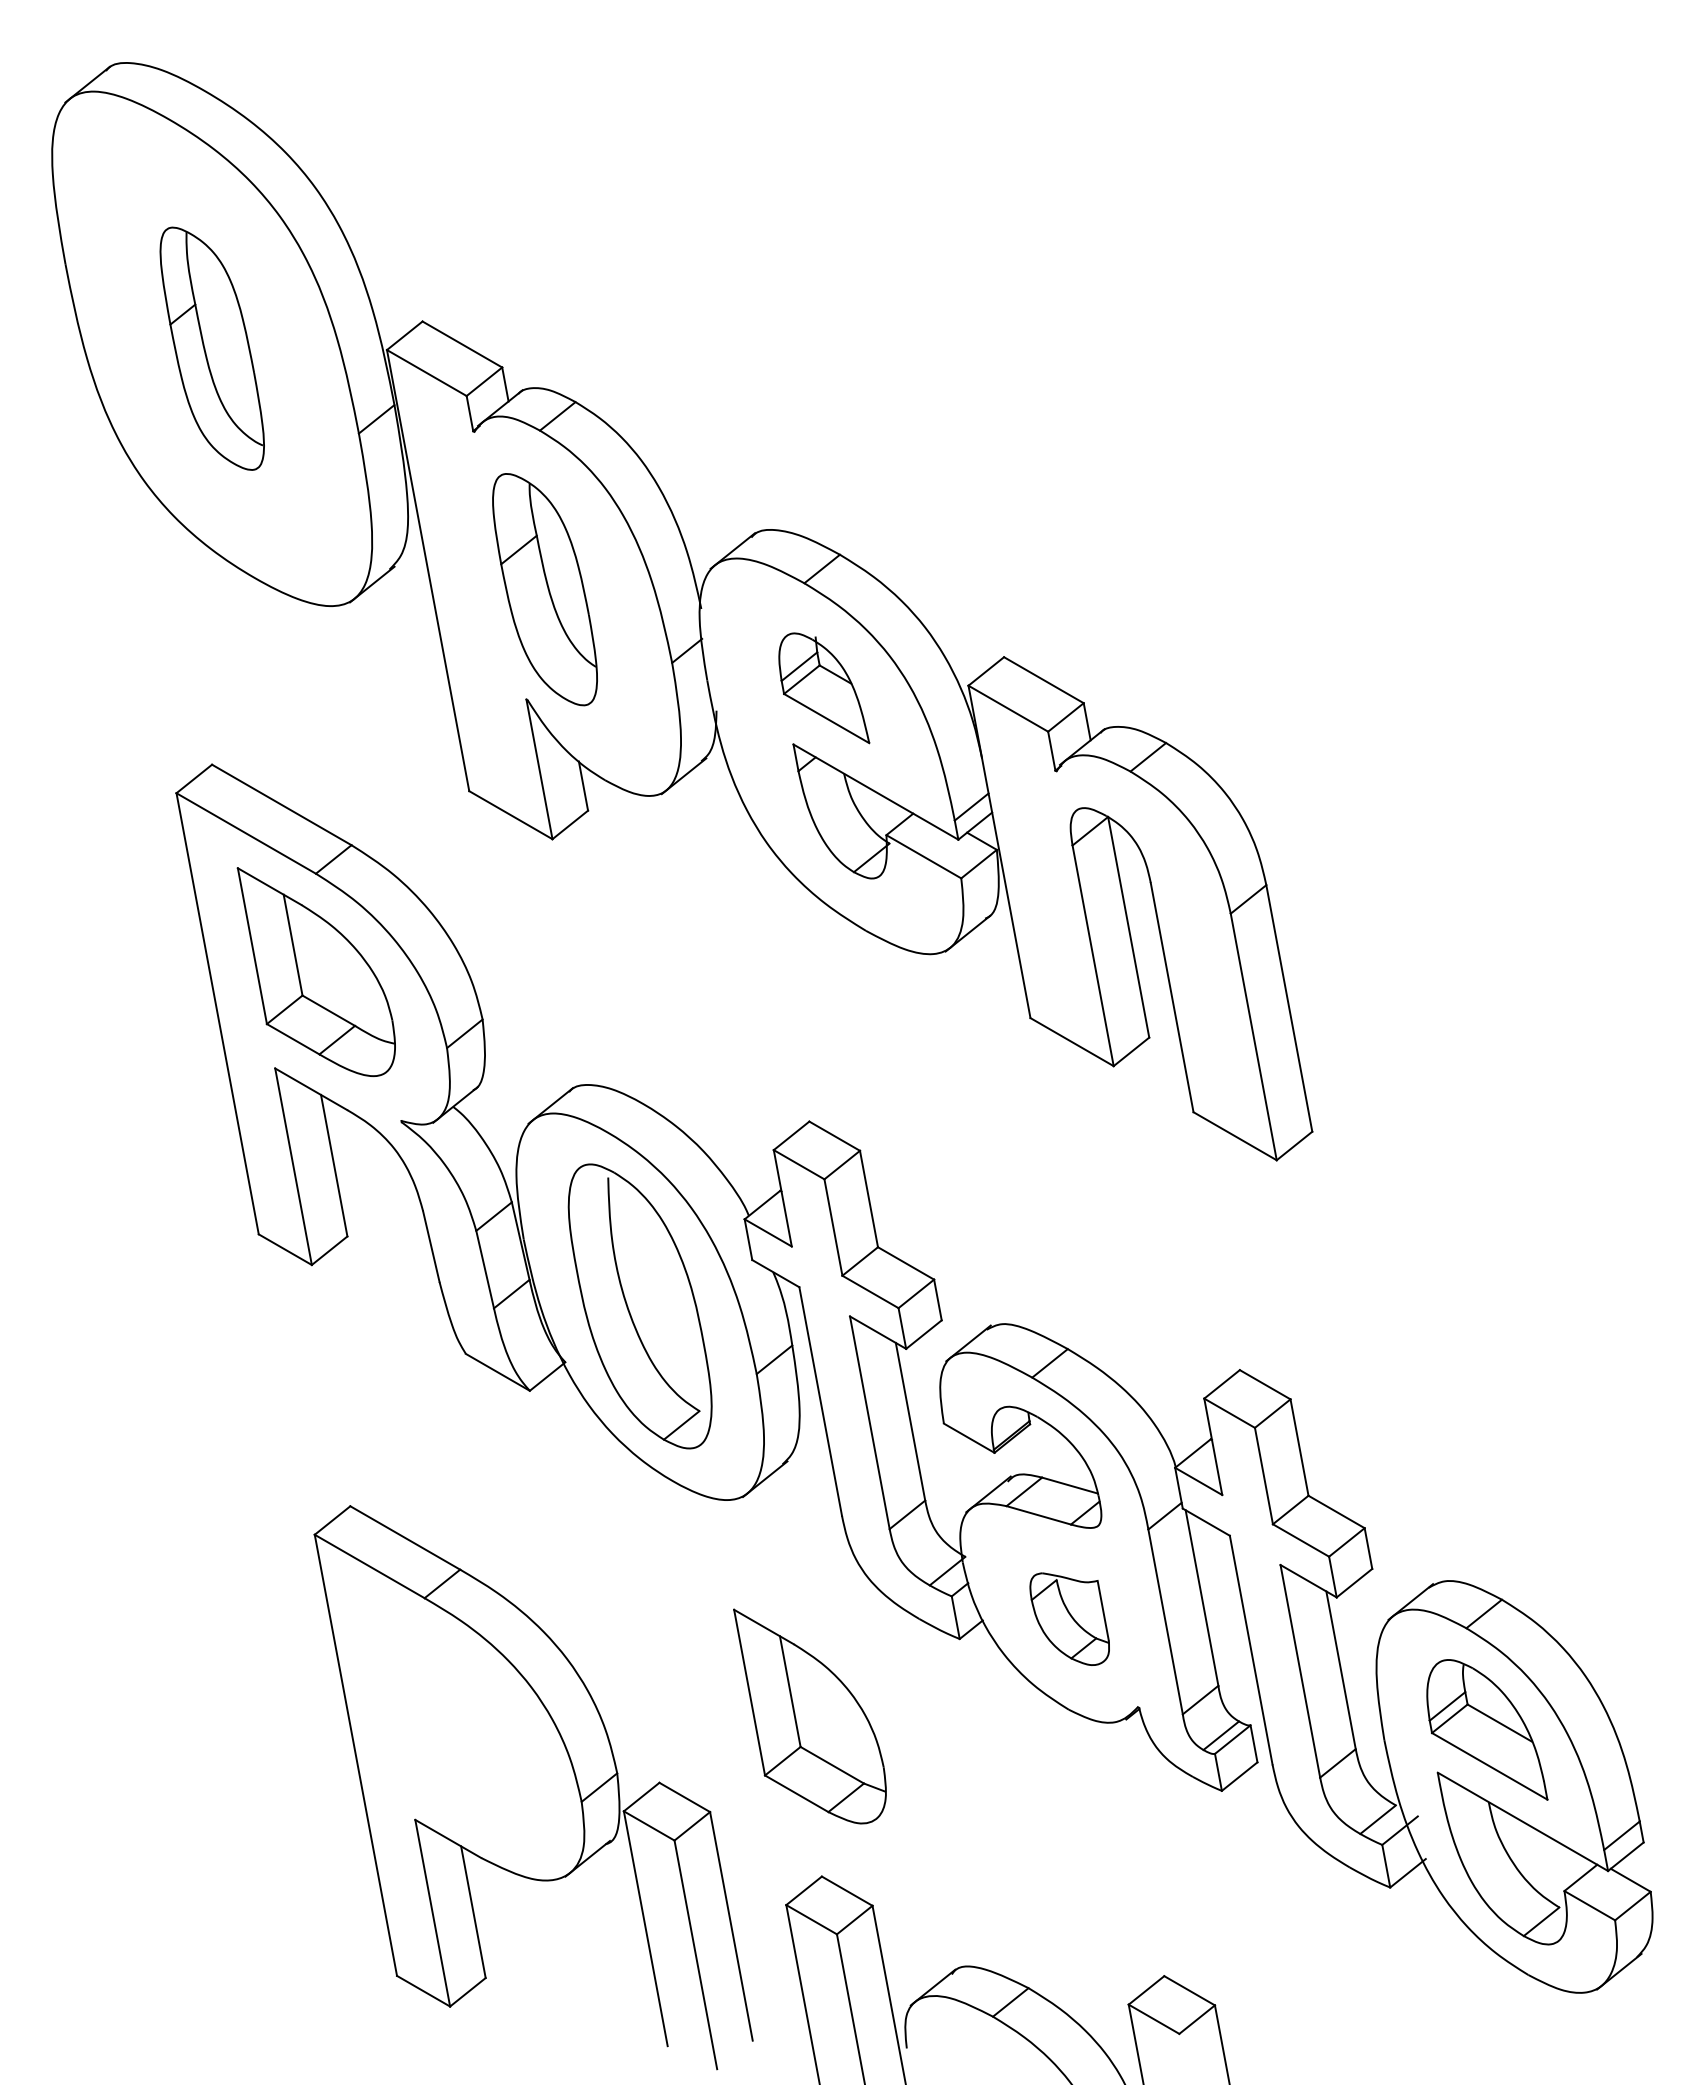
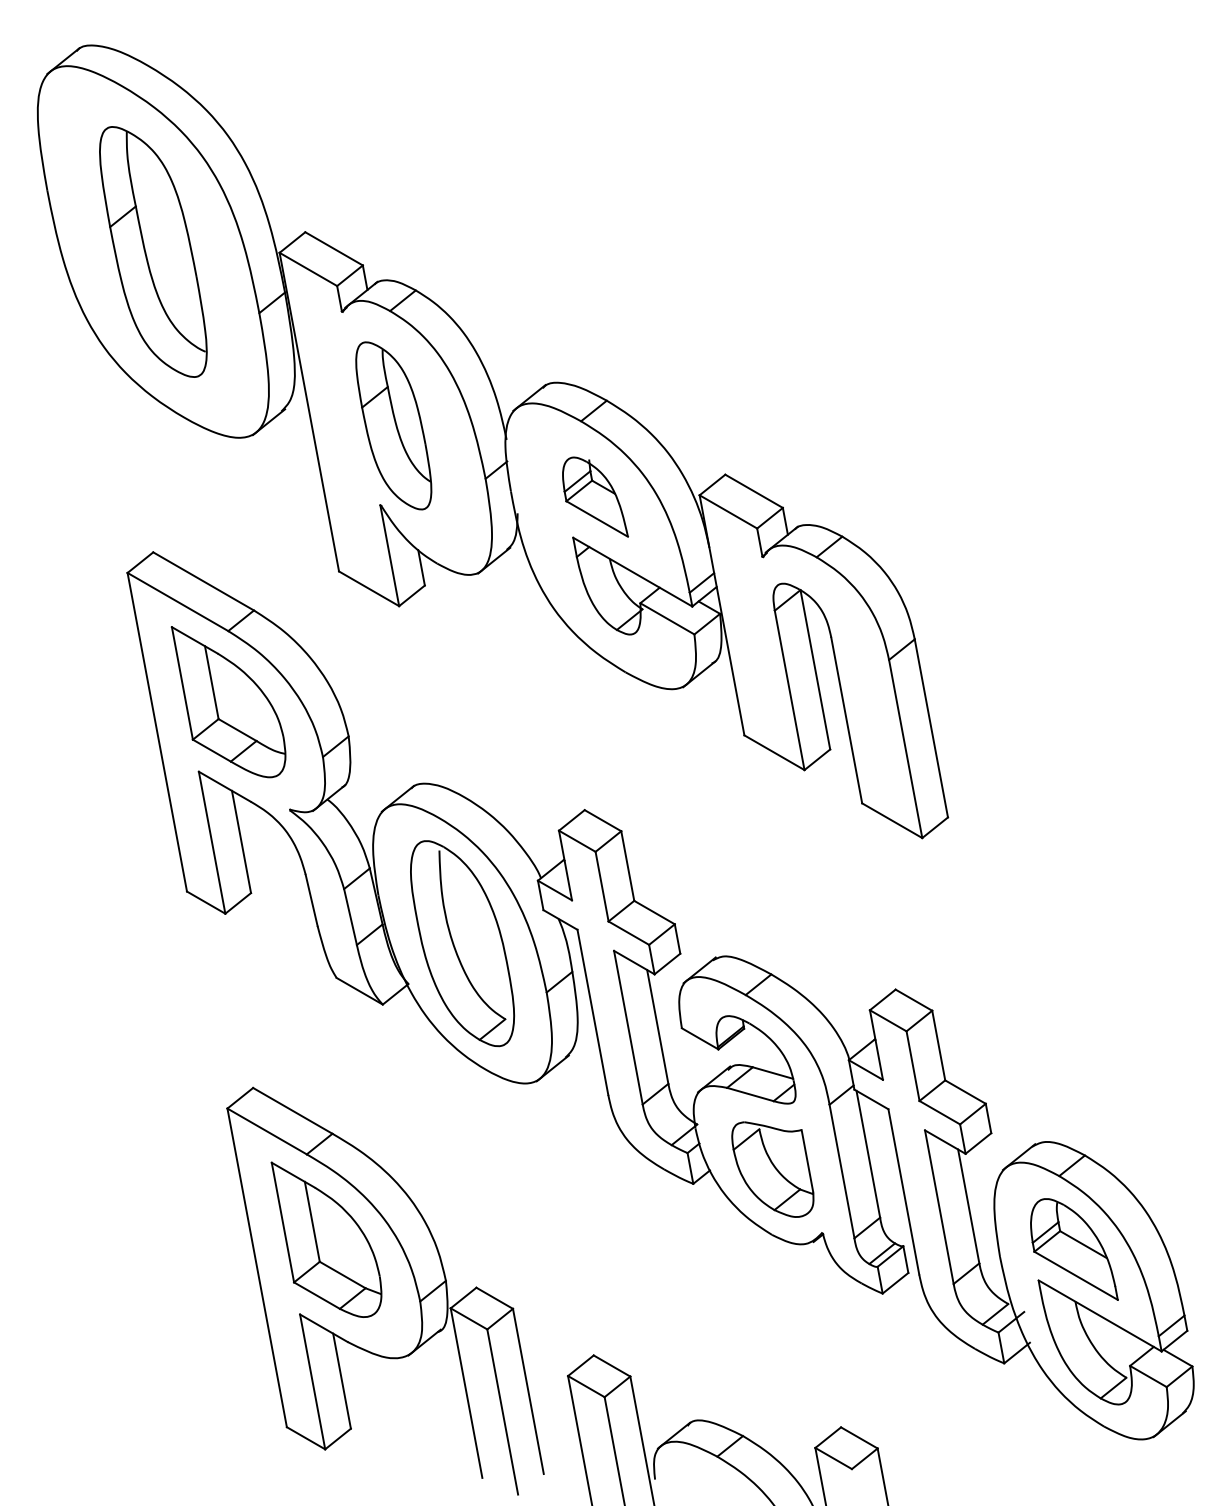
part: (212, 348) -> (153, 251), size x1.43
part: (1069, 1618) -> (772, 1169), size x1.43
part: (809, 1716) -> (326, 1239), moved

